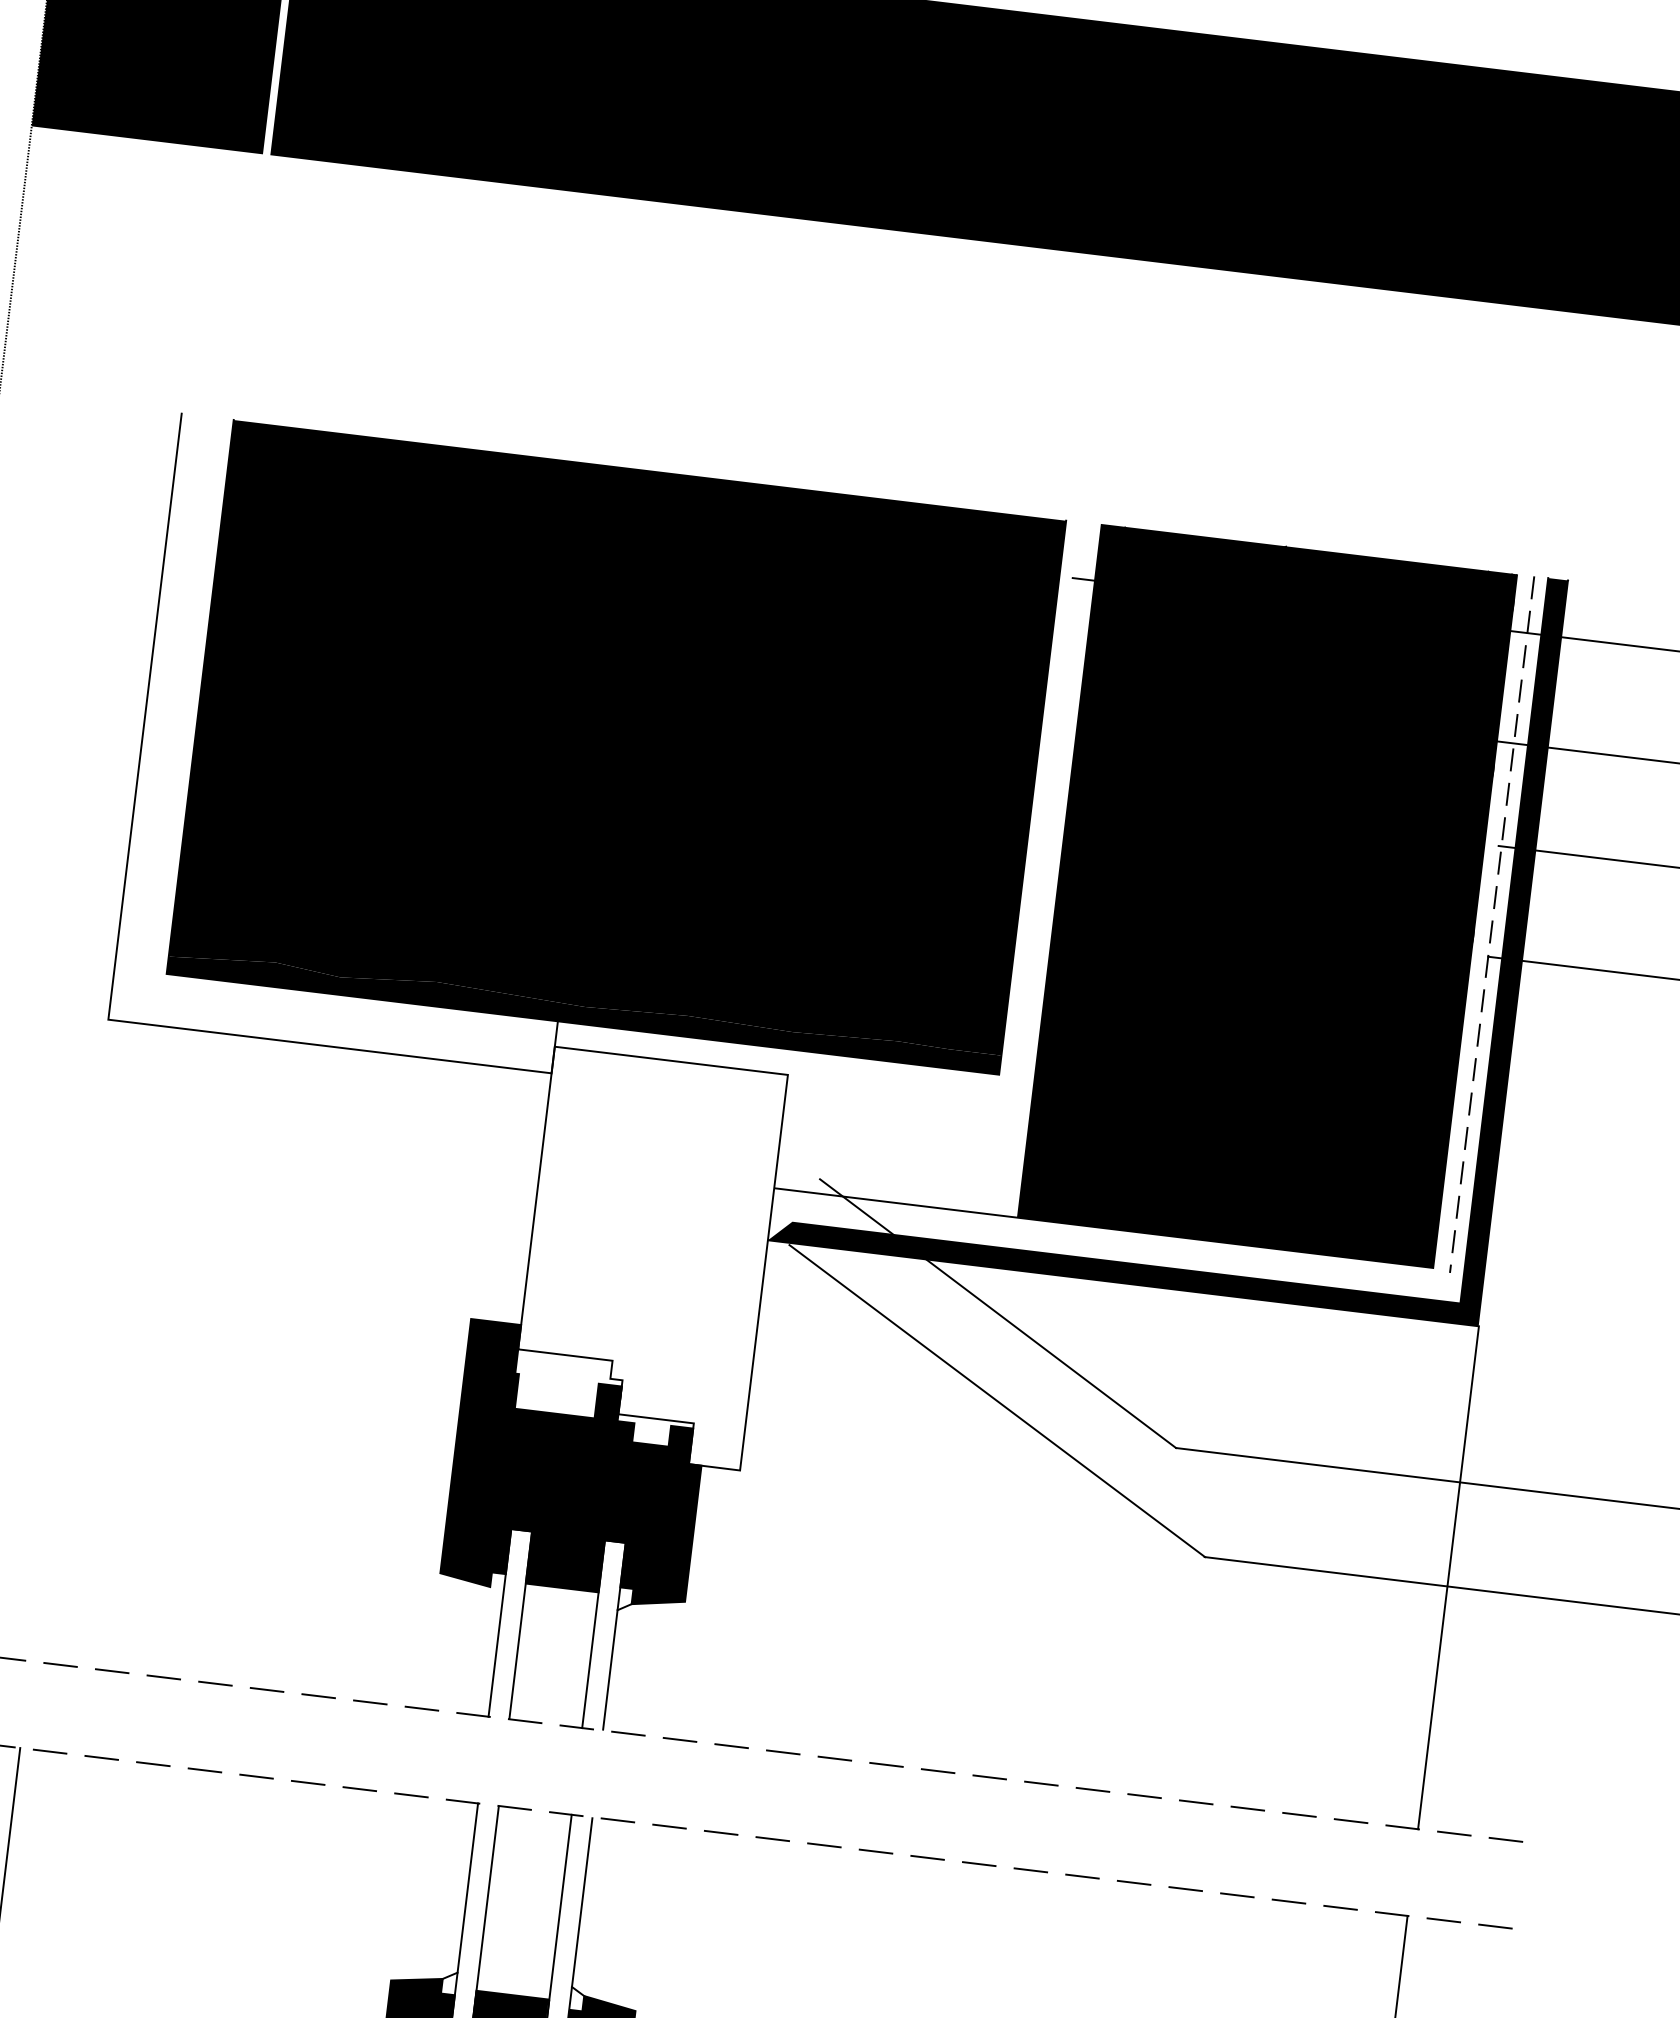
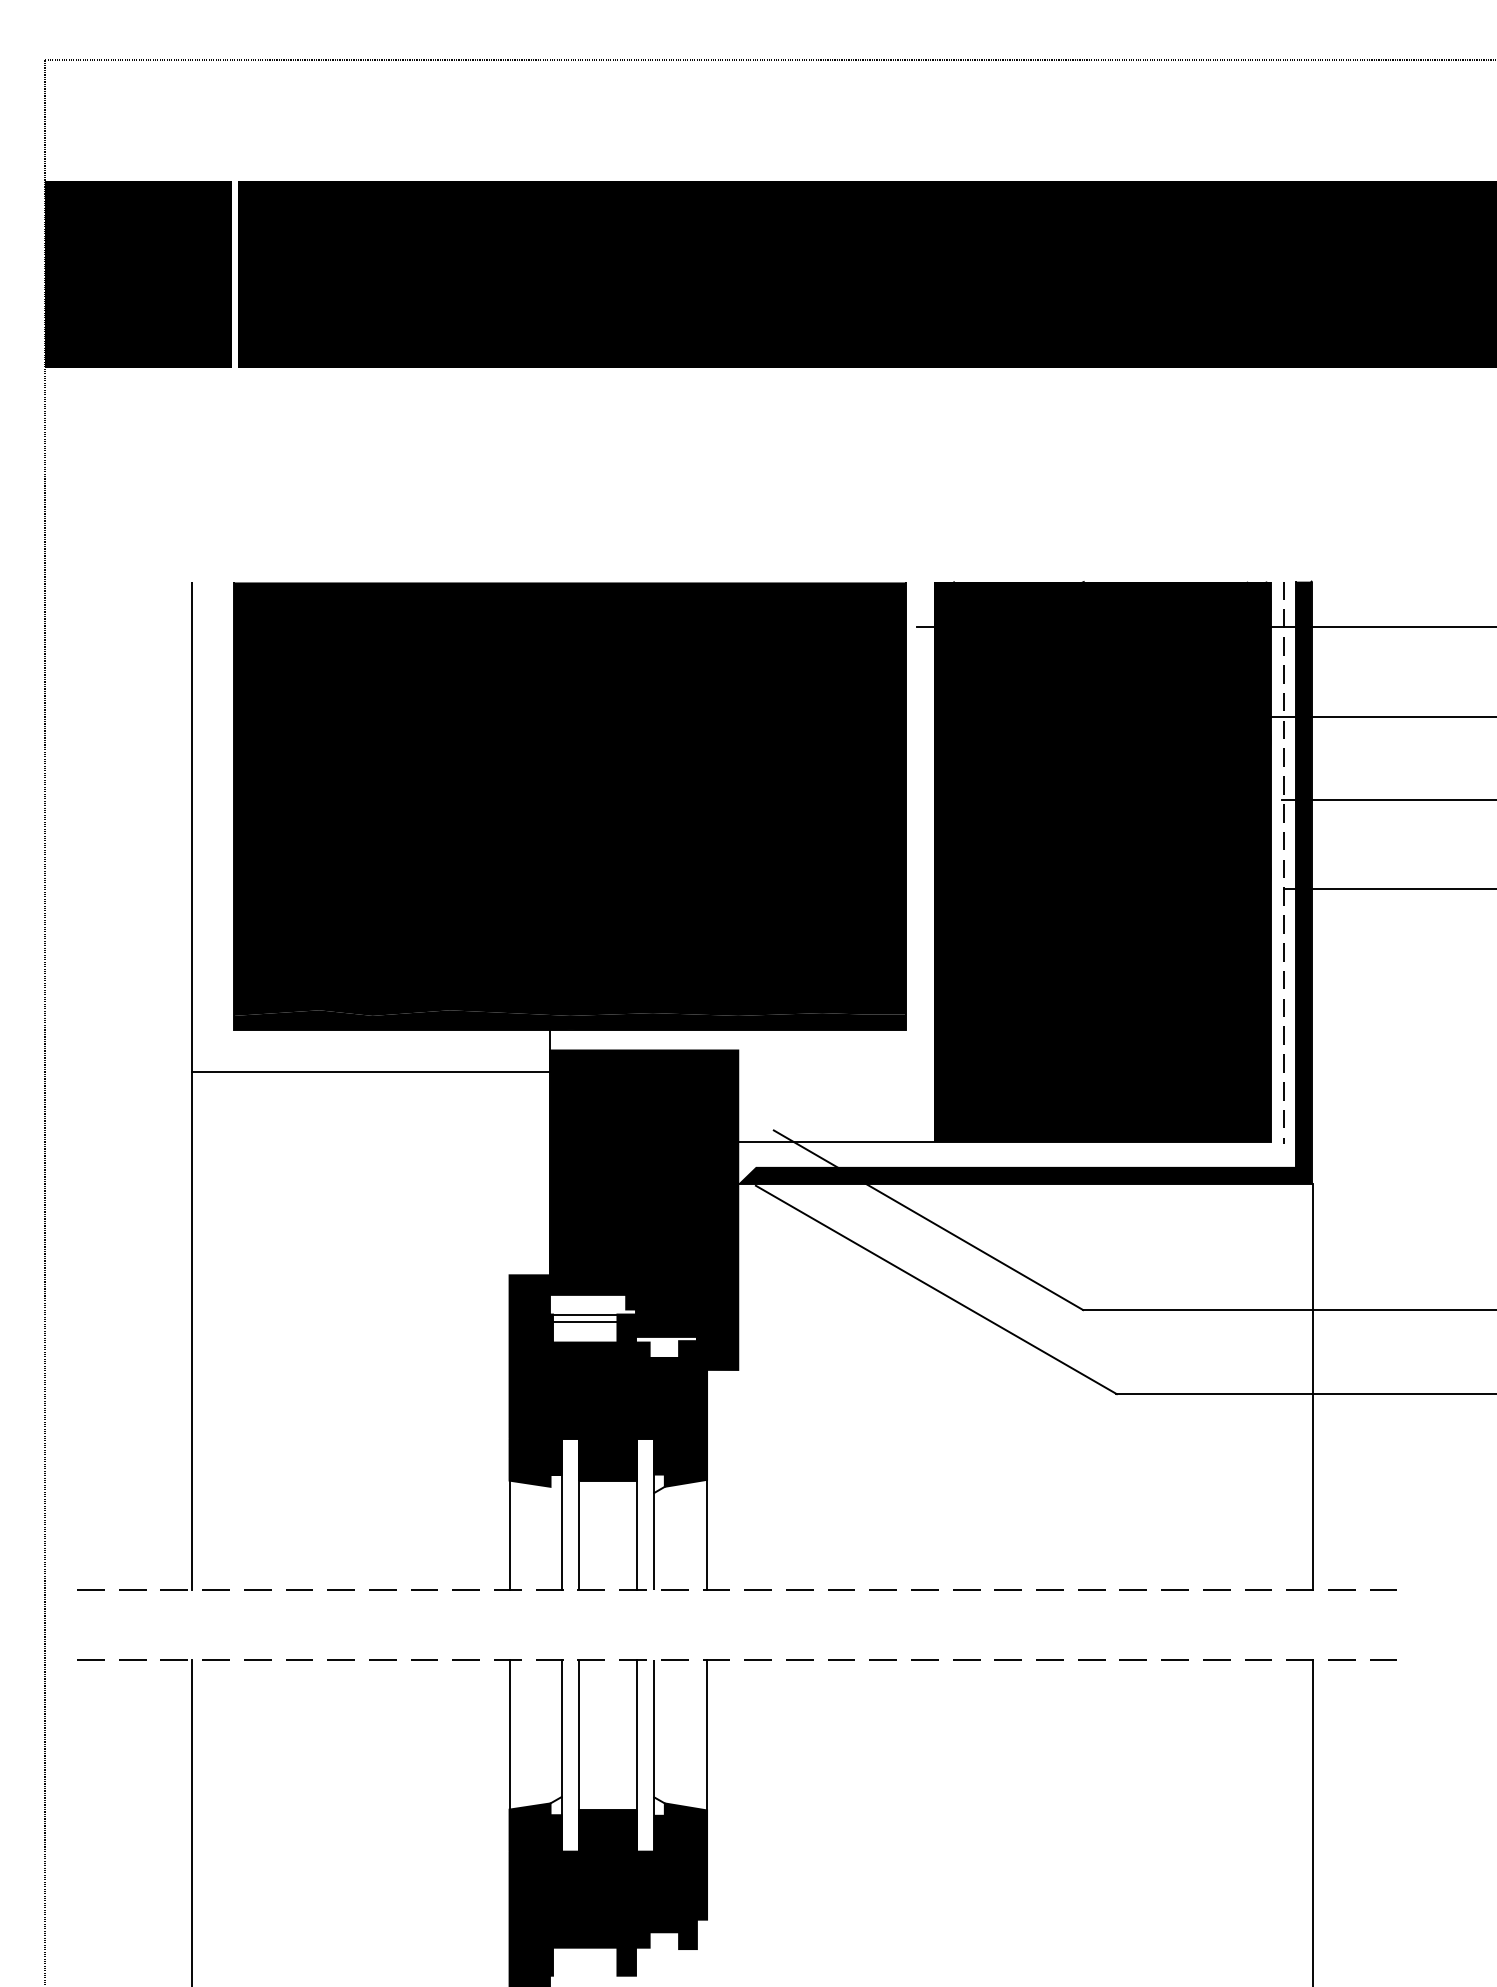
fill: (648, 1257) -> (644, 1209), added
line: (69, 1339) -> (191, 1330), added
line: (559, 1378) -> (585, 1314), added
line: (558, 1387) -> (585, 1321), added
line: (432, 1641) -> (509, 1535), added
line: (677, 1669) -> (707, 1534), added
line: (402, 1887) -> (509, 1734), added
line: (647, 1918) -> (707, 1735), added

